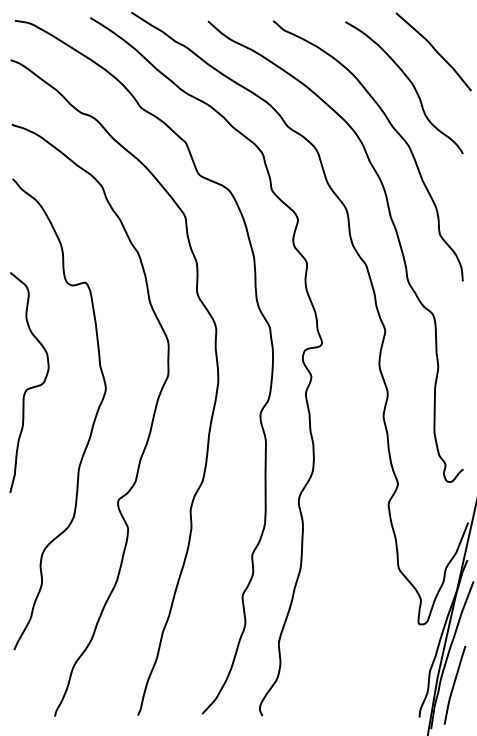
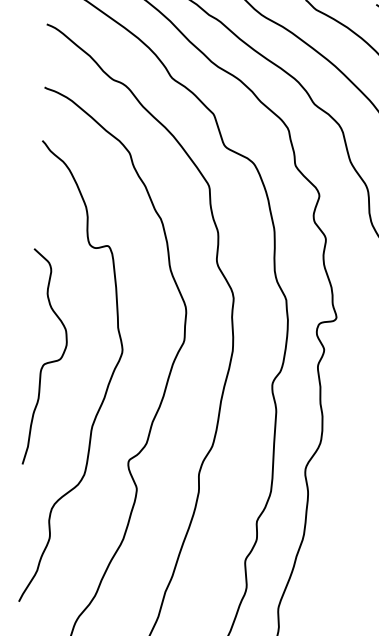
curve: (32, 386) -> (49, 361), moved

